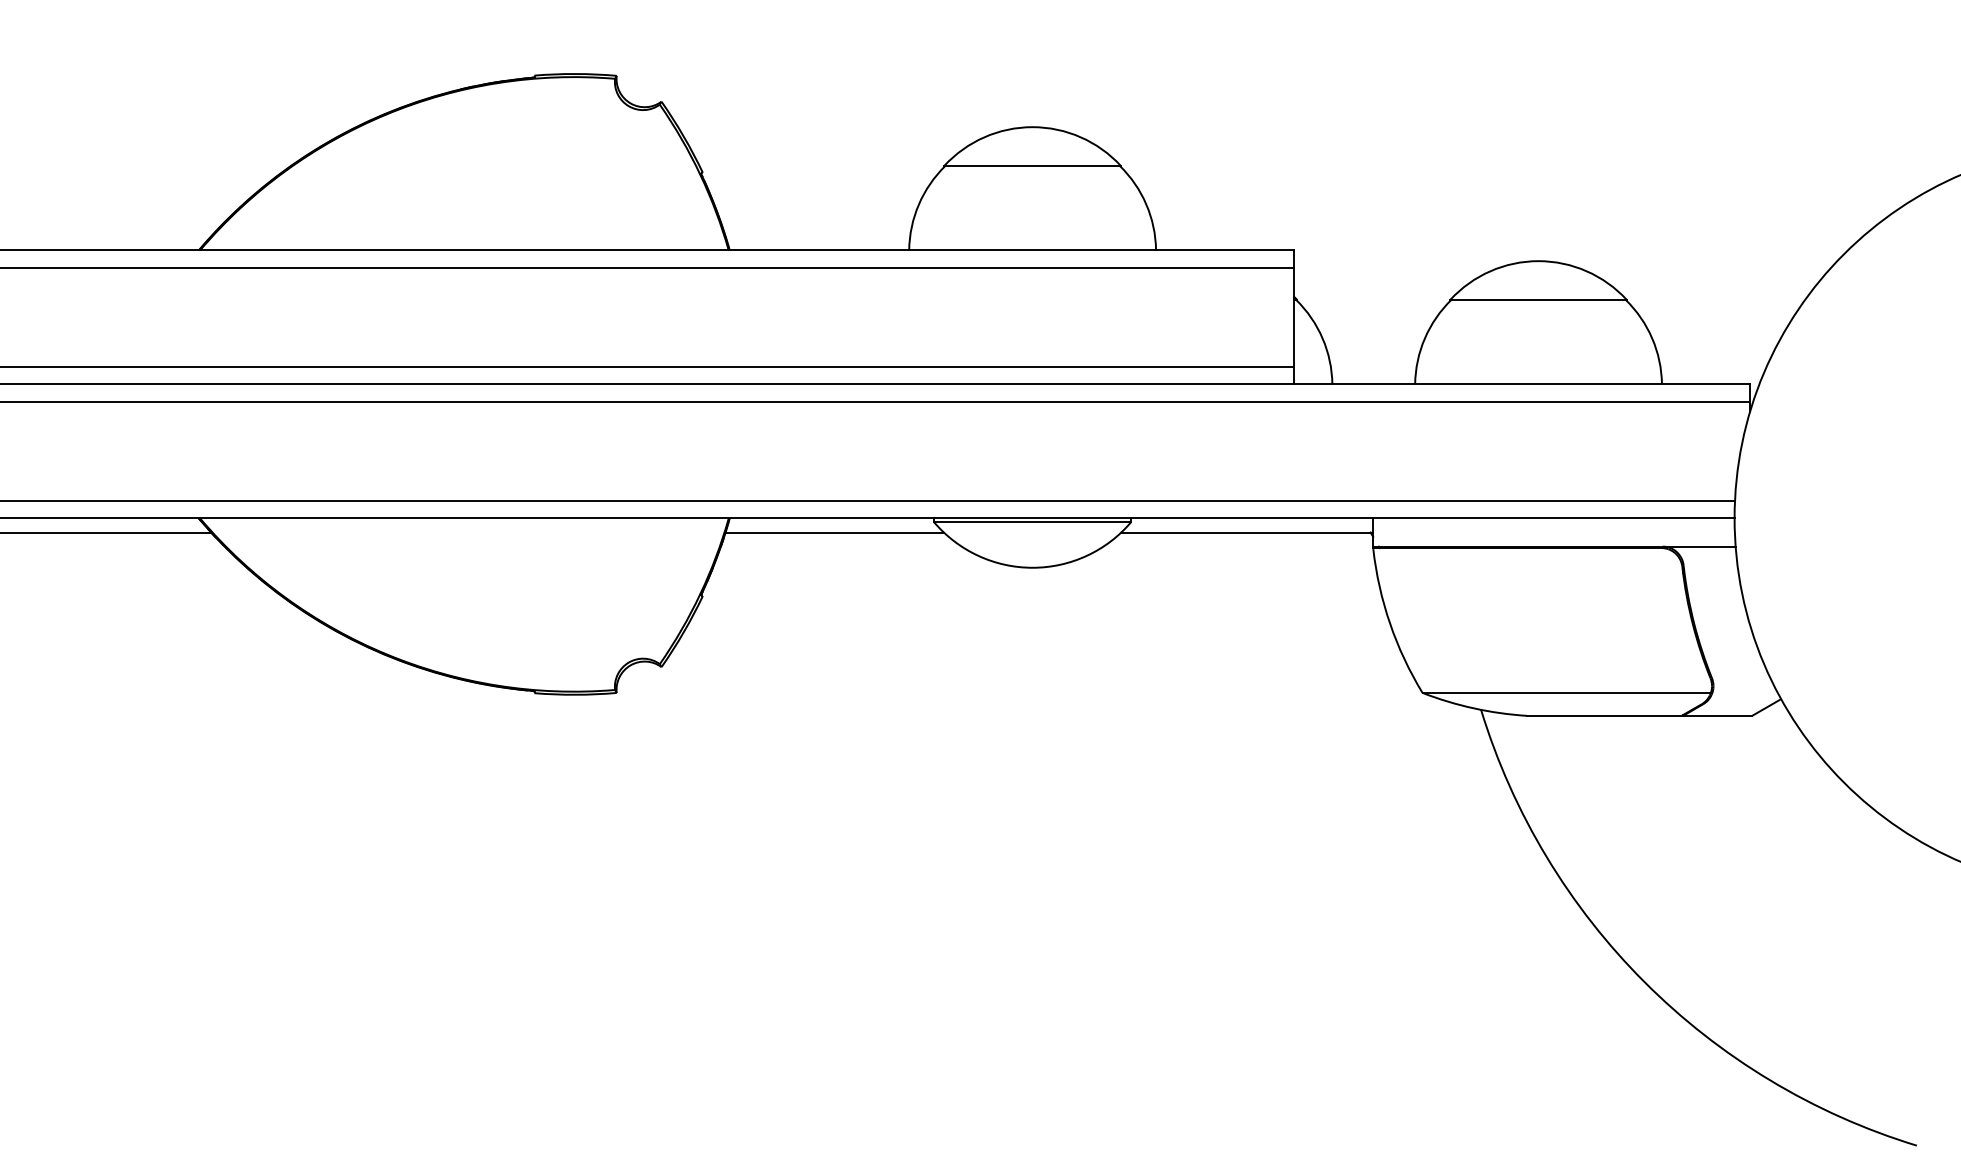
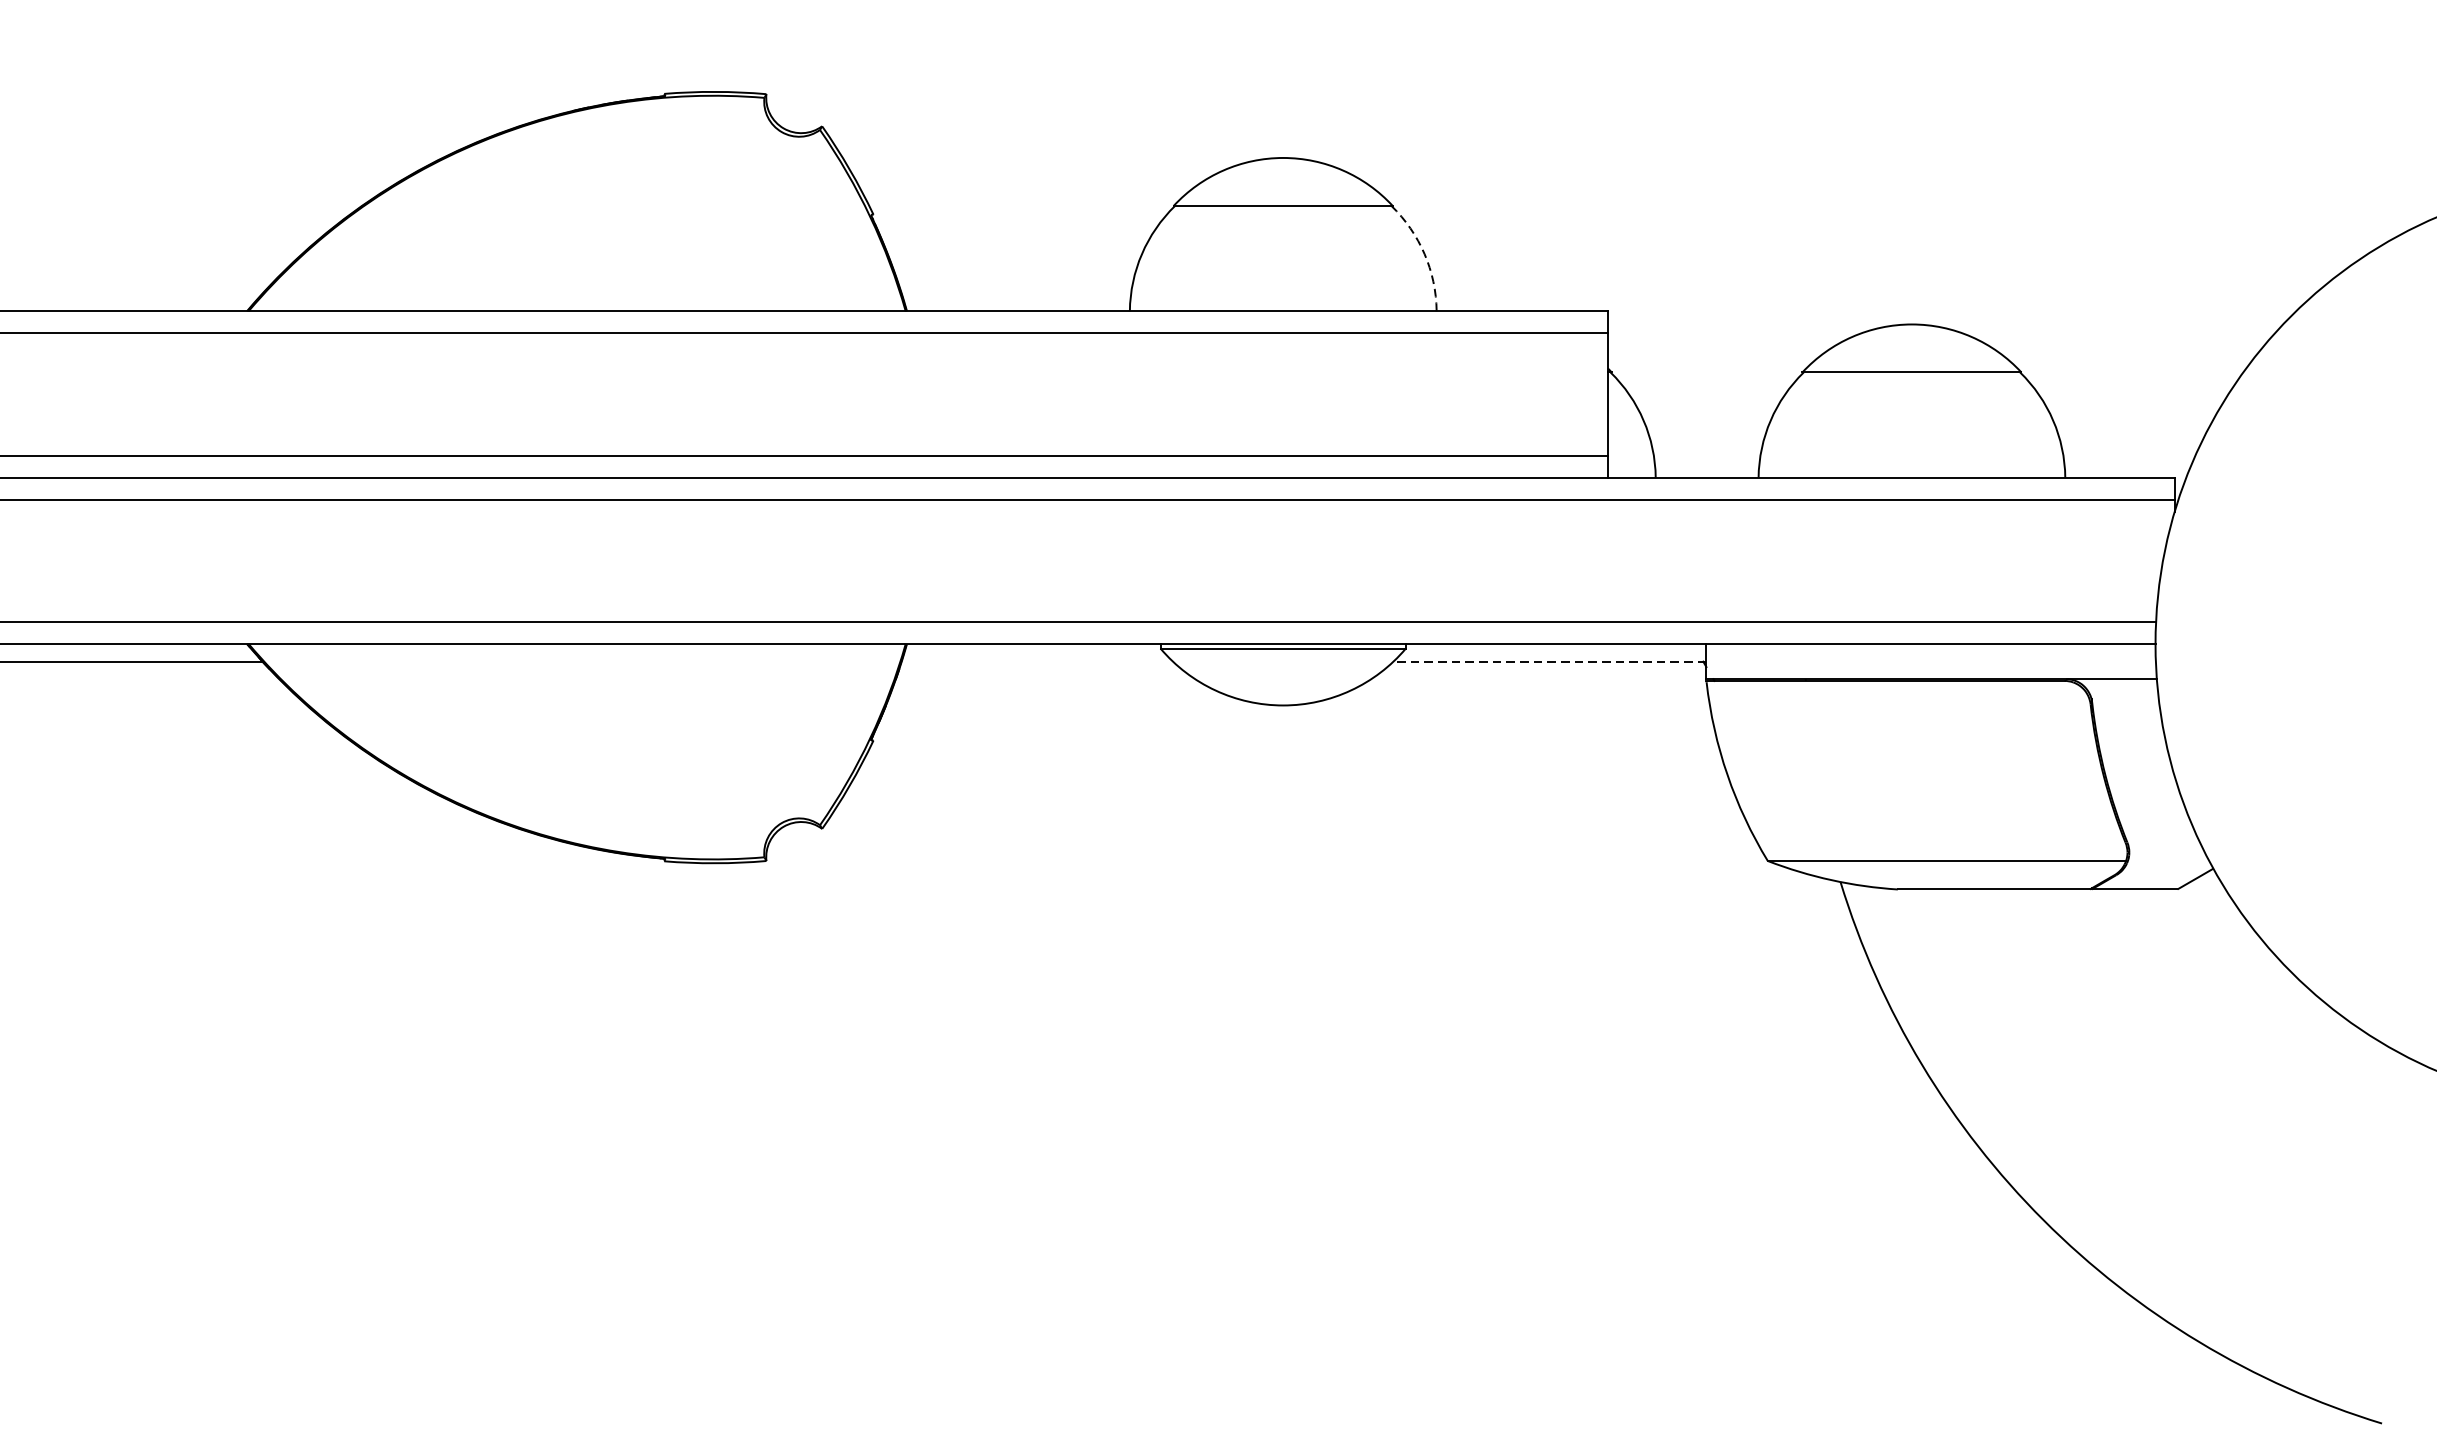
arc: (1146, 204) -> (1424, 254), solid -> dashed
line: (834, 532) -> (1037, 661), removed
line: (1247, 532) -> (1550, 661), solid -> dashed

